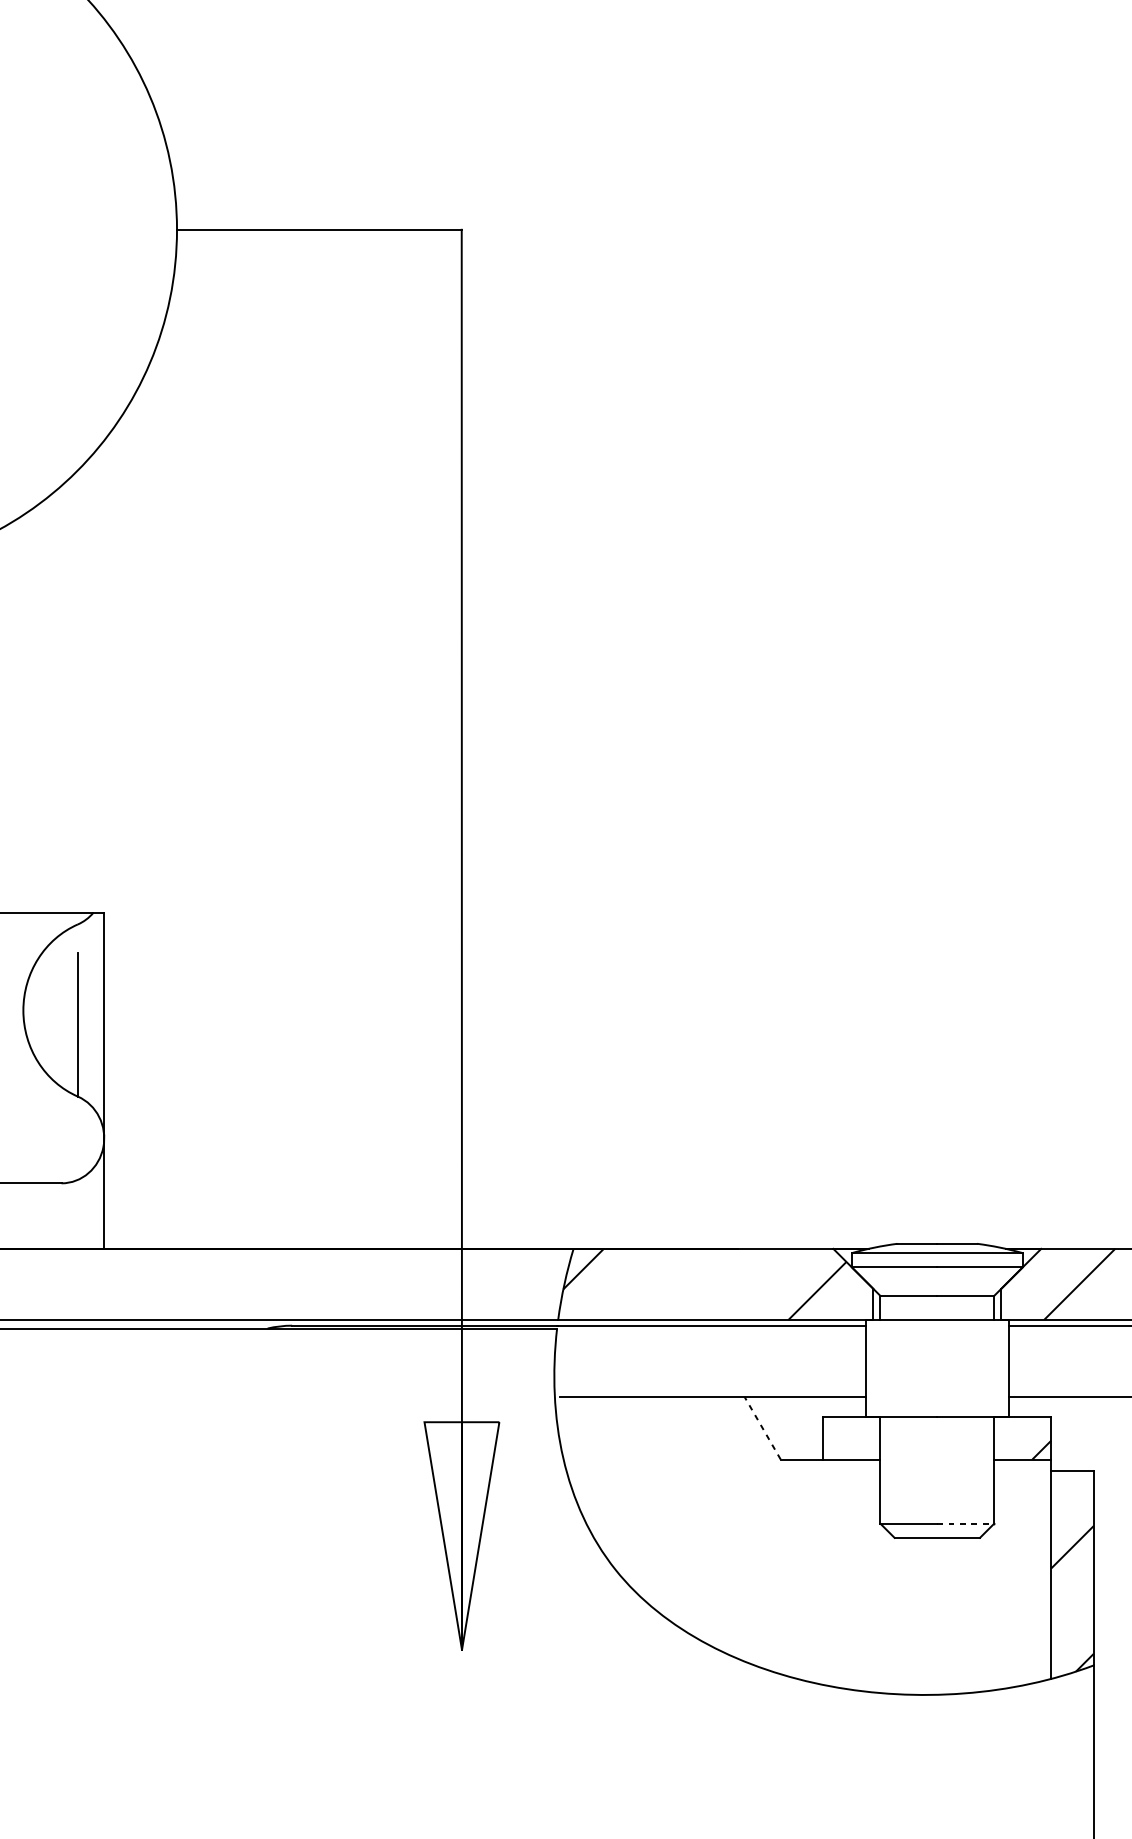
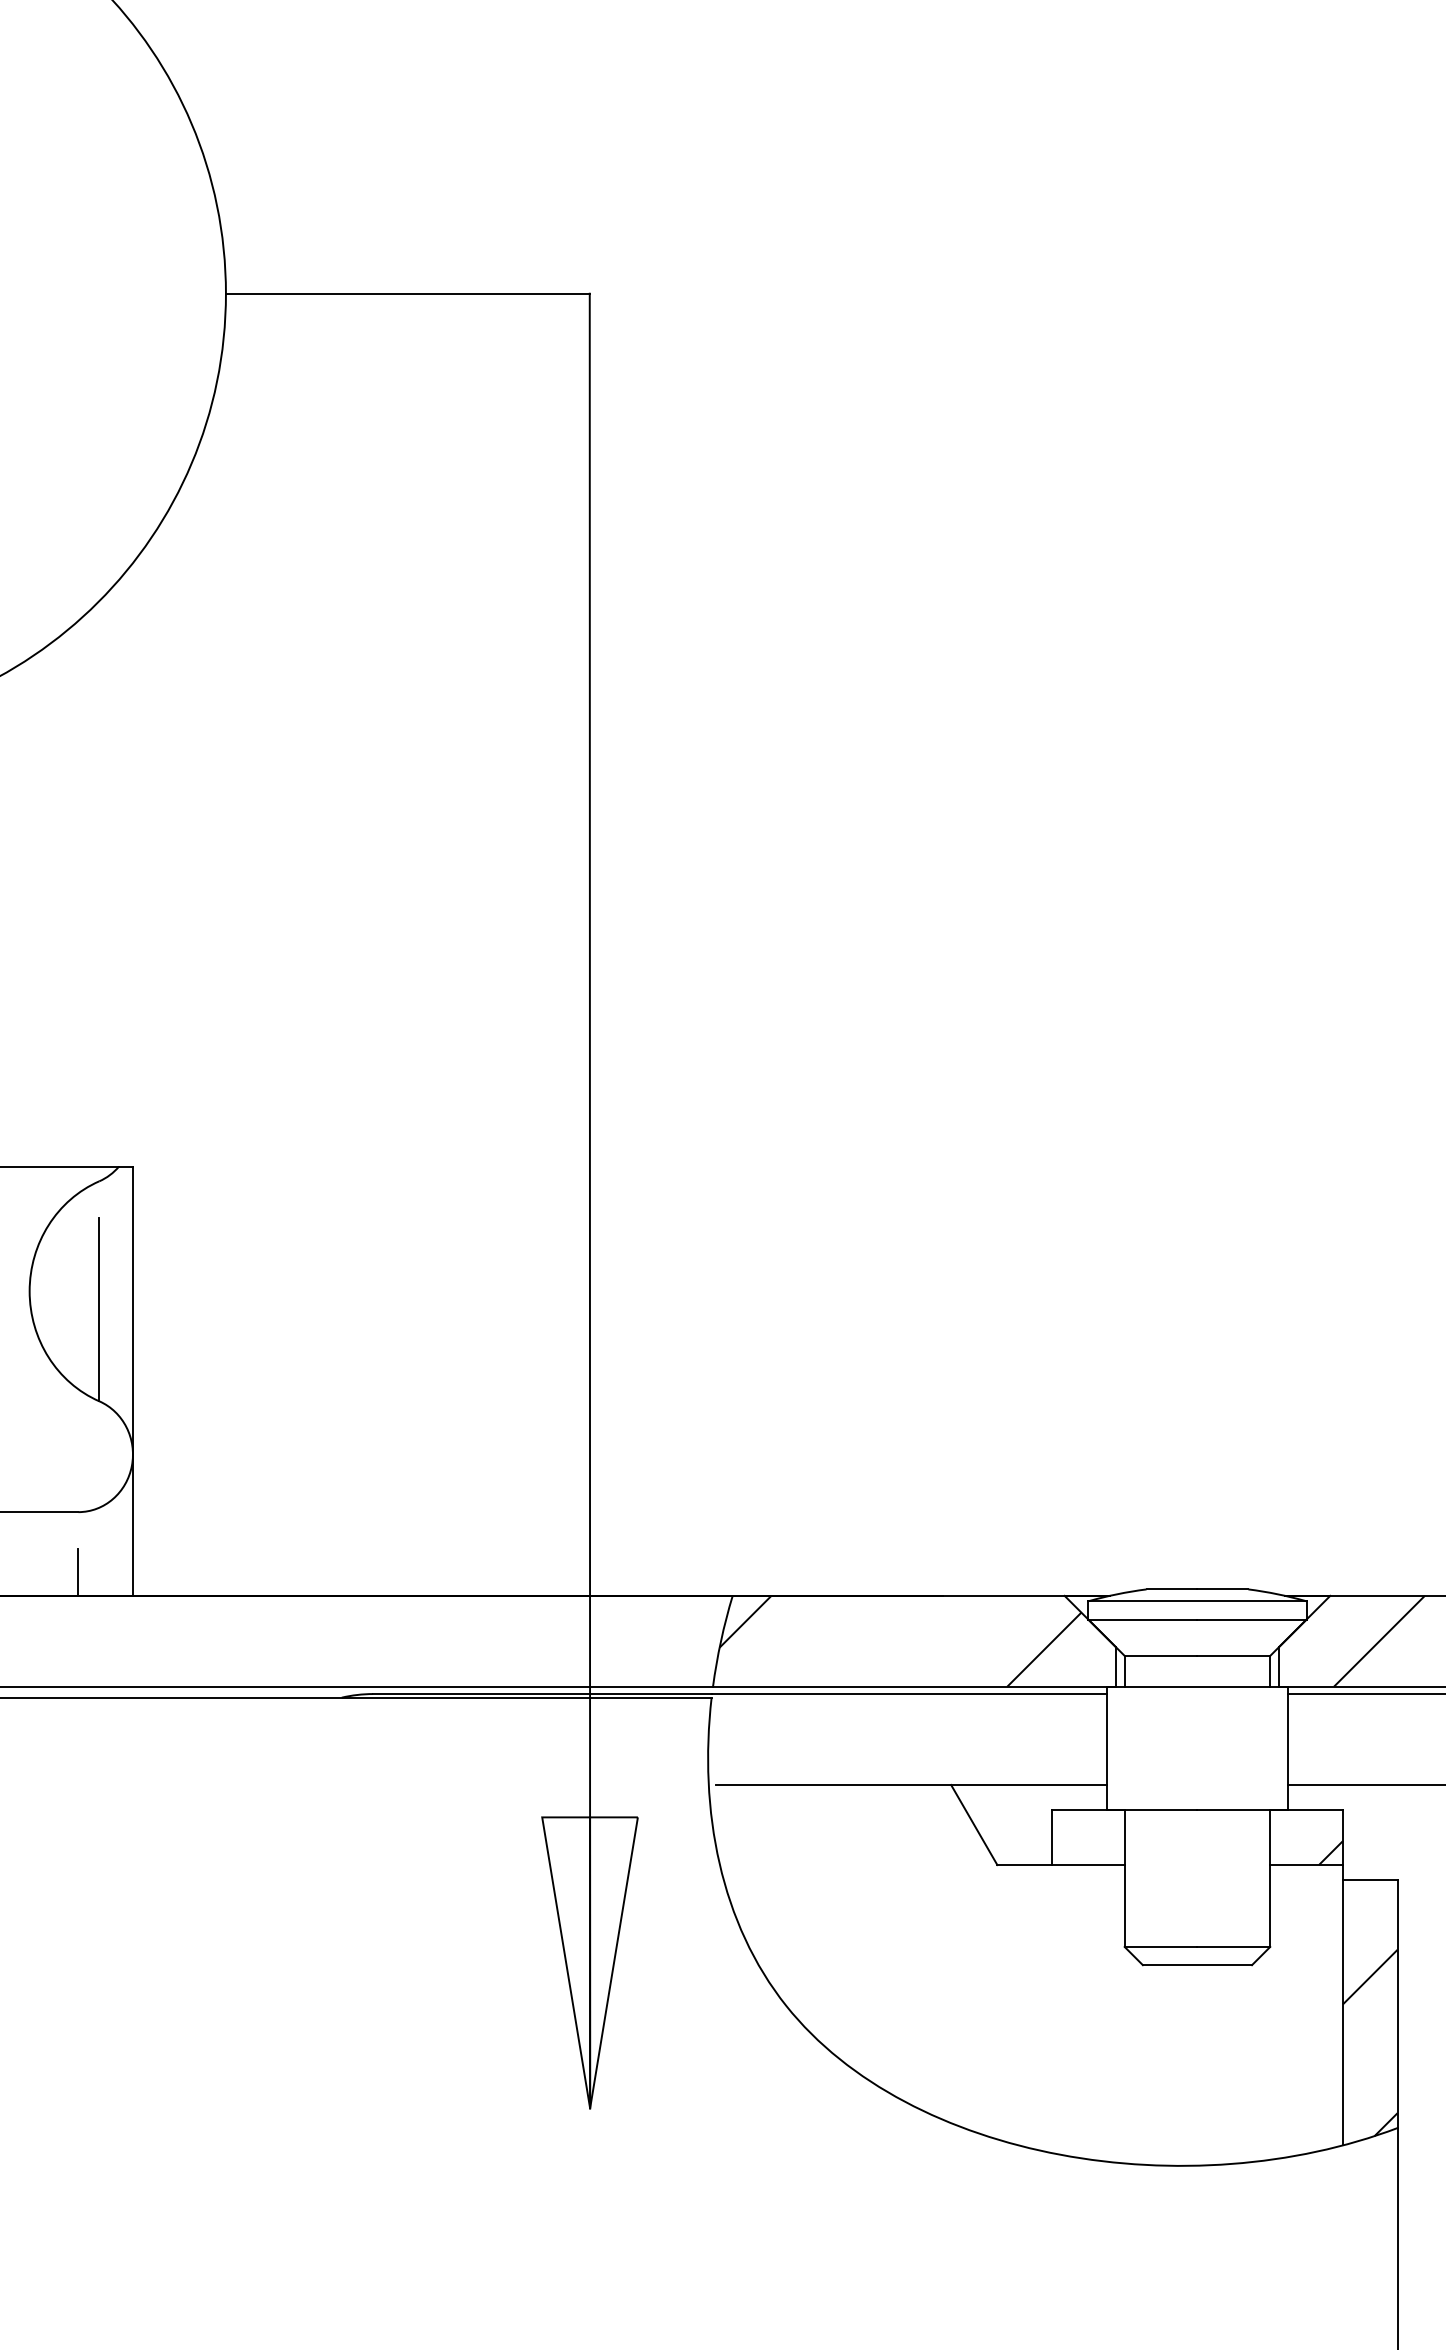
line: (61, 1229) -> (78, 1571), added
line: (762, 1427) -> (974, 1824), dashed -> solid
line: (966, 1523) -> (1234, 1946), dashed -> solid

